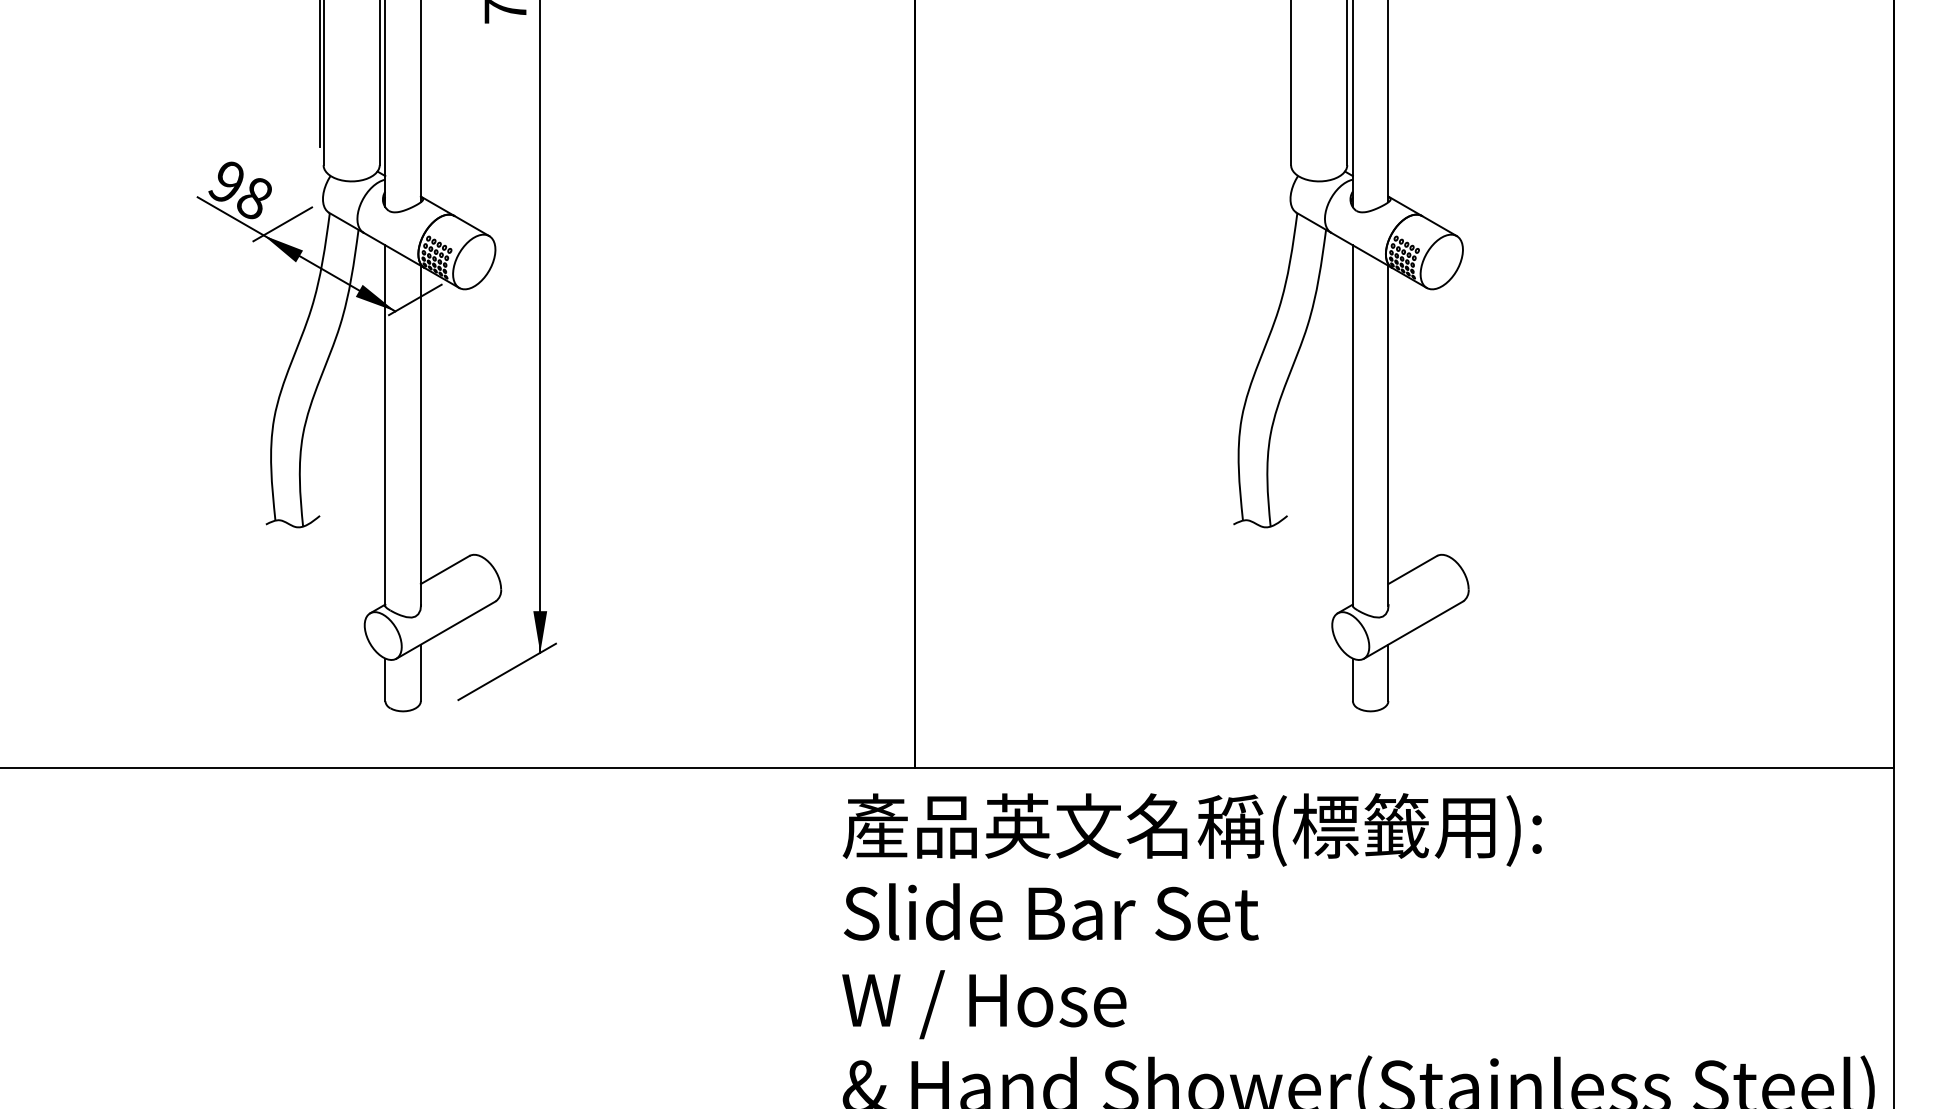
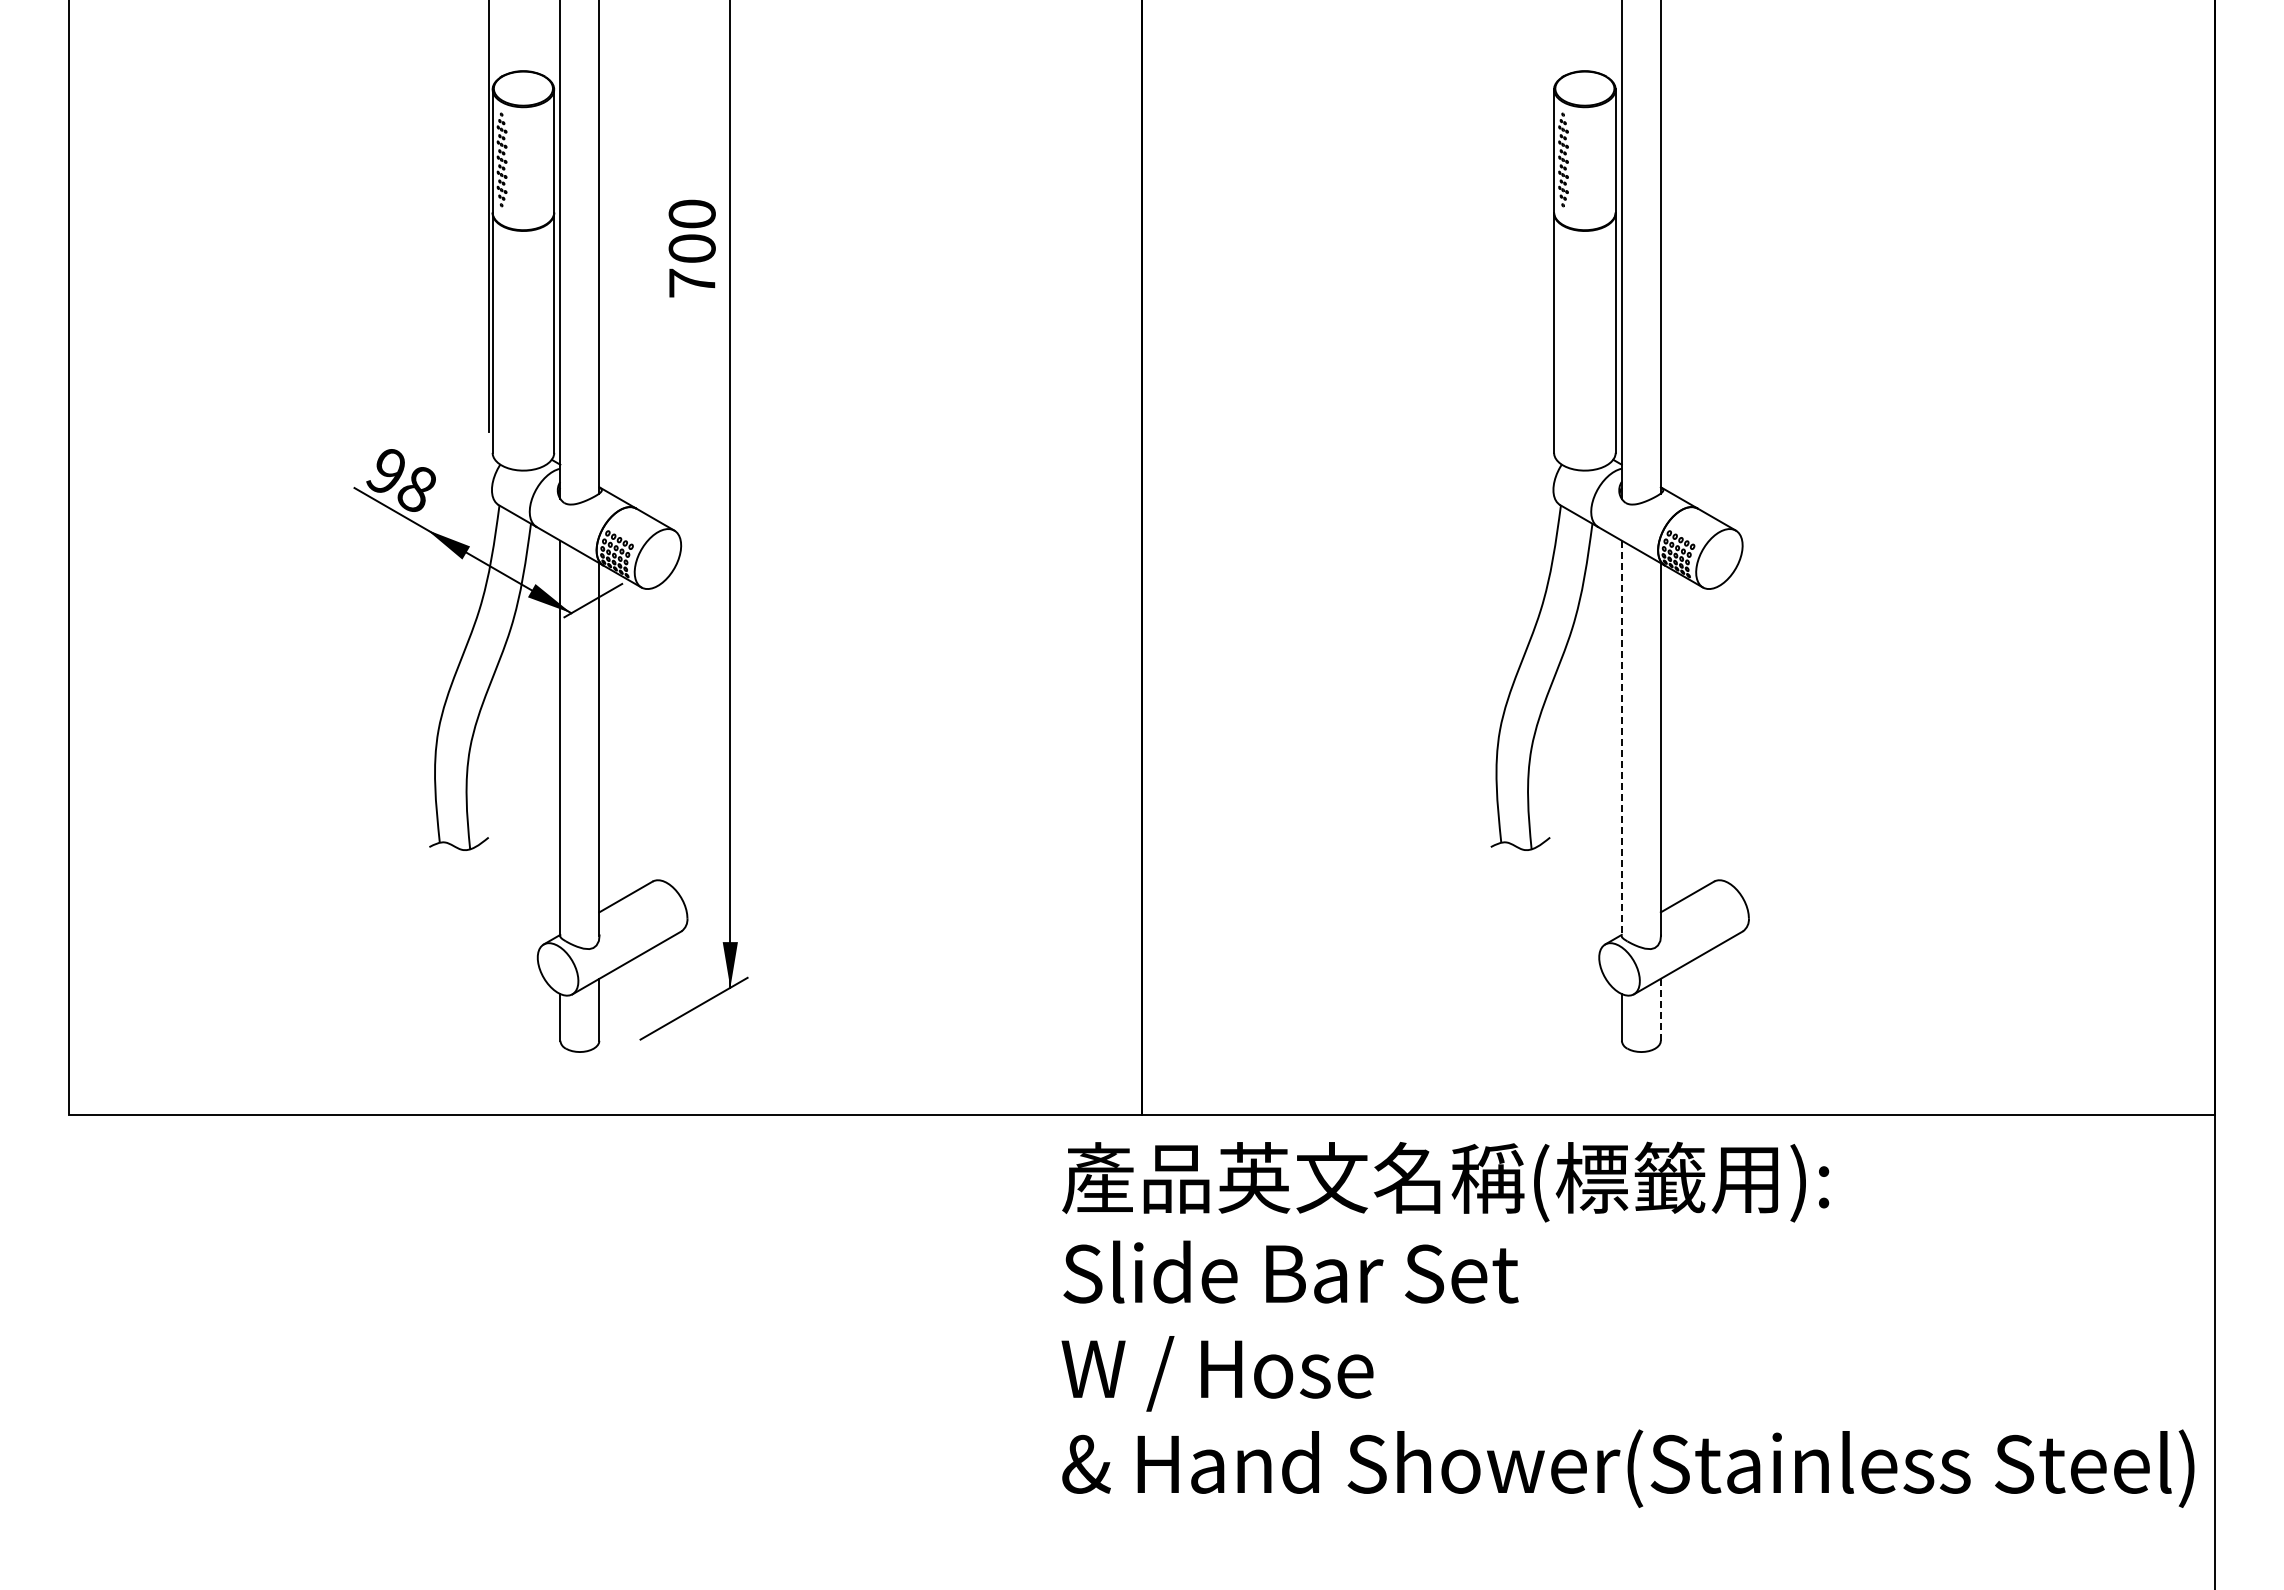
line: (282, 224) -> (447, 517), removed
line: (1352, 425) -> (1621, 738), solid -> dashed
line: (1388, 672) -> (1660, 1009), solid -> dashed

